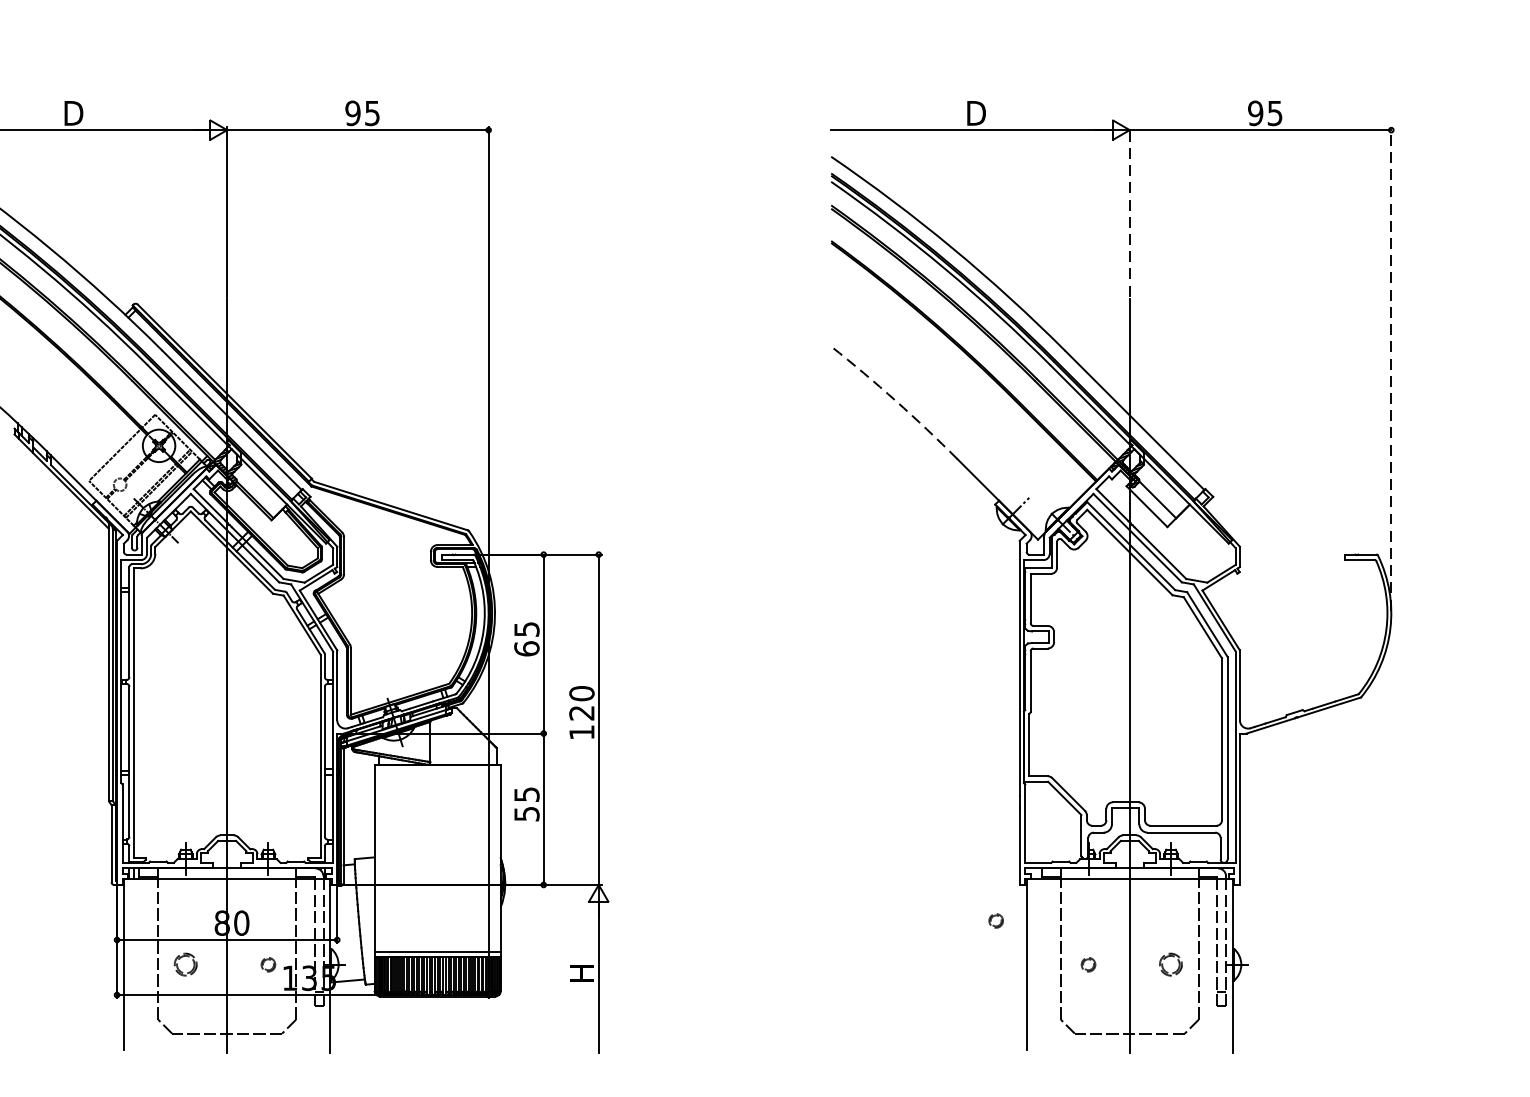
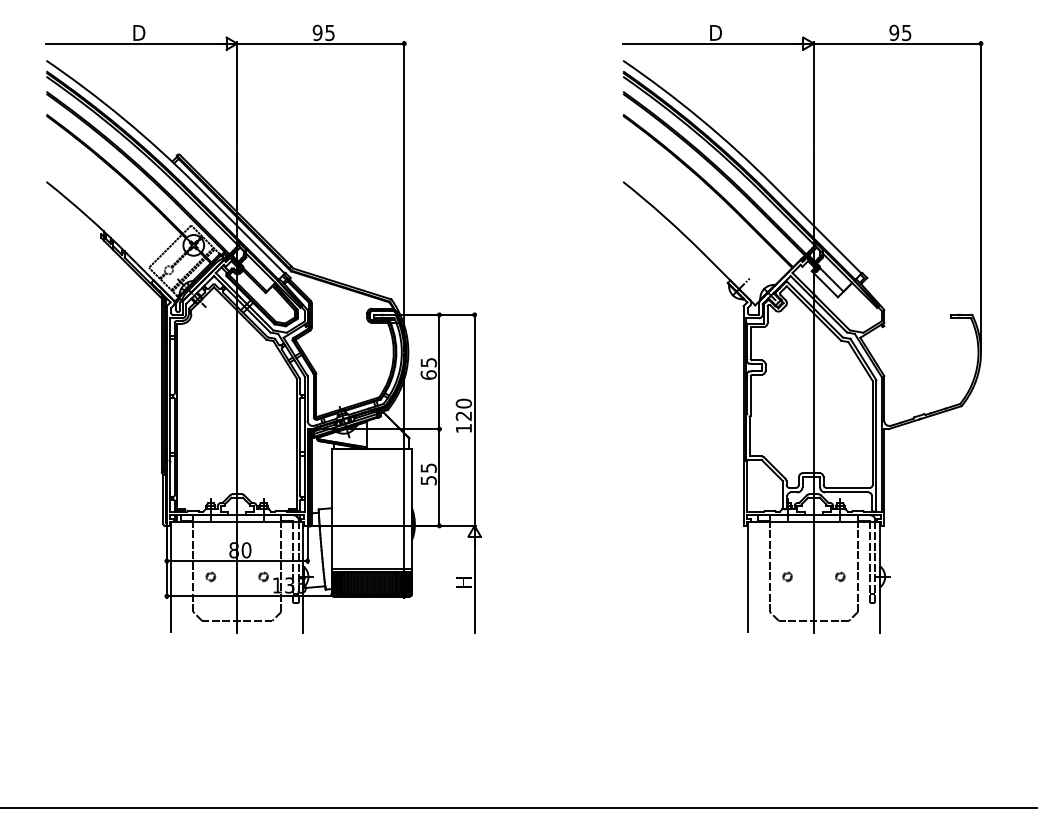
line: (1129, 211) -> (813, 95), dashed -> solid
line: (1390, 367) -> (980, 195), dashed -> solid
arc: (895, 400) -> (664, 216), dashed -> solid
part: (996, 920) -> (728, 548), removed
part: (185, 964) -> (210, 576), size x0.62
part: (1171, 964) -> (840, 576), size x0.62

